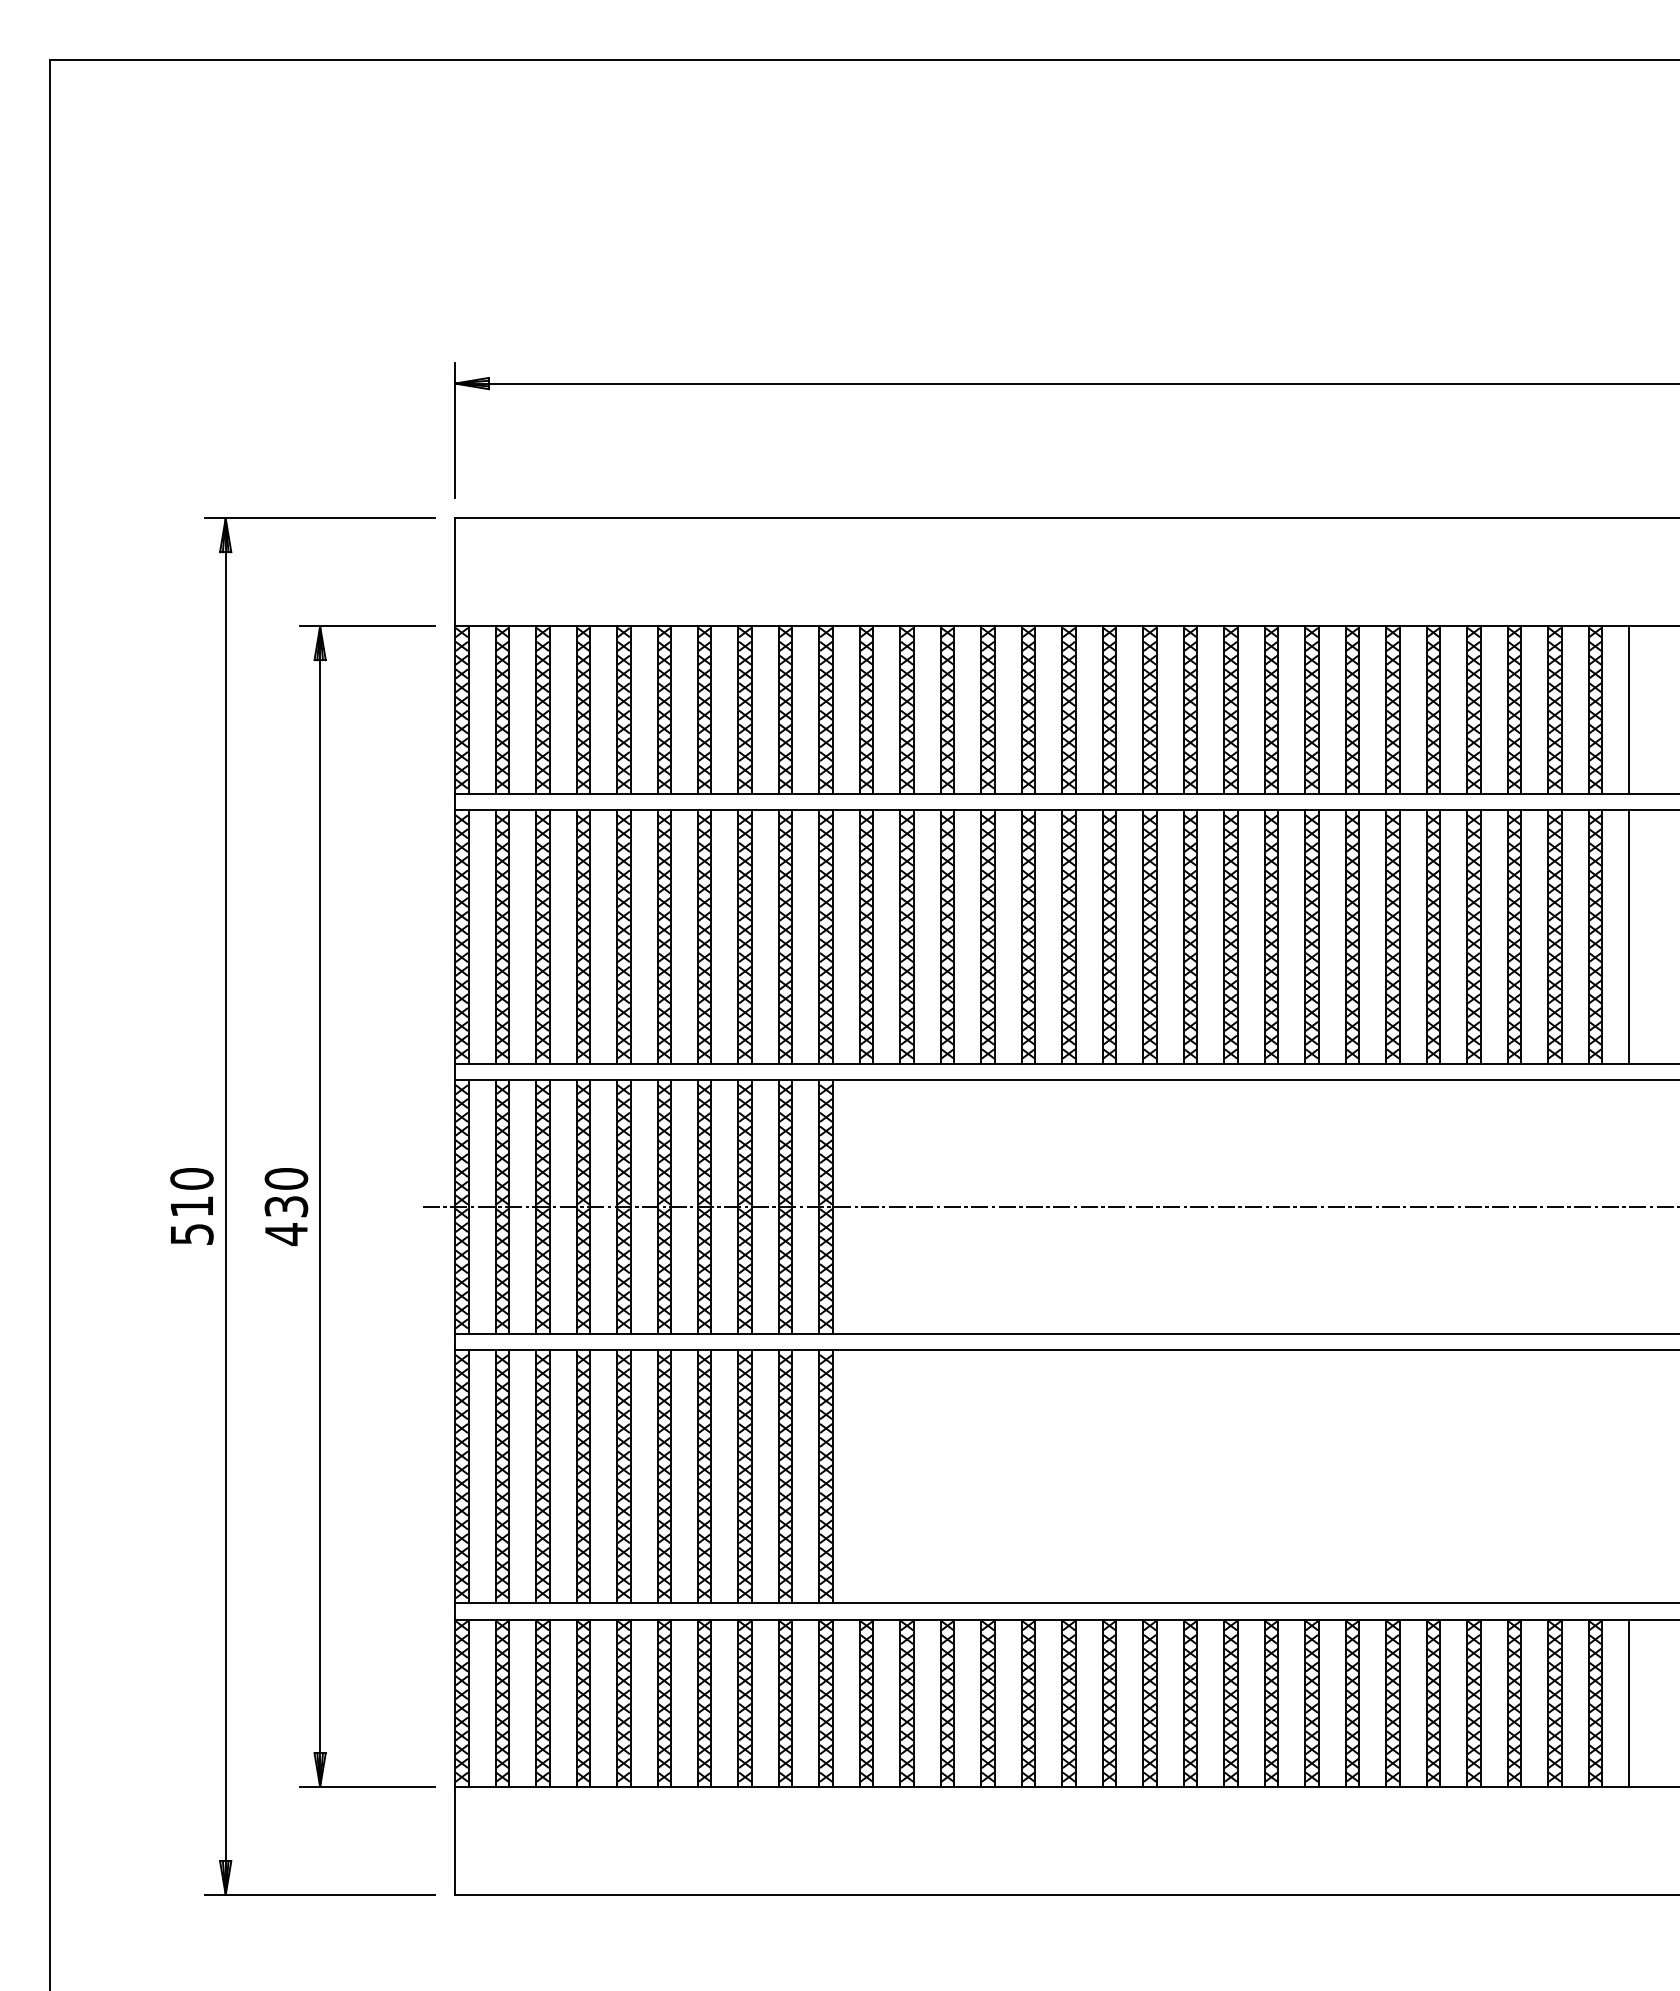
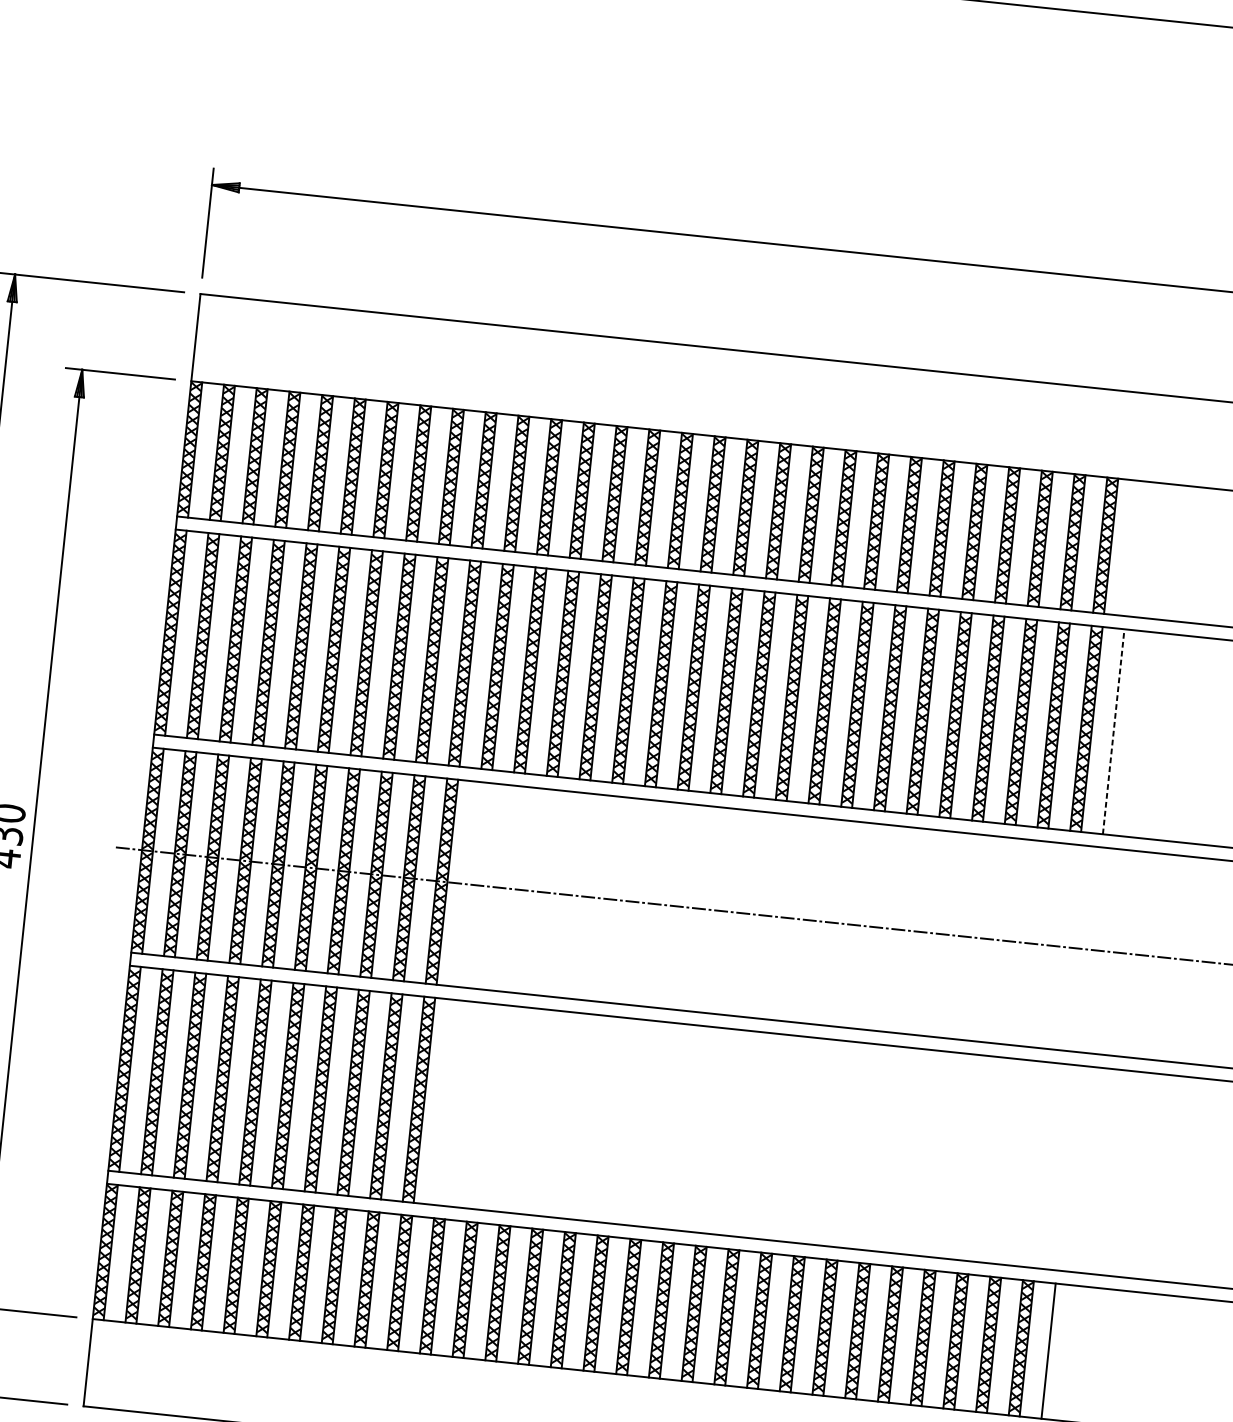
line: (1629, 709) -> (1133, 548), removed
line: (1629, 936) -> (1114, 731), solid -> dashed

